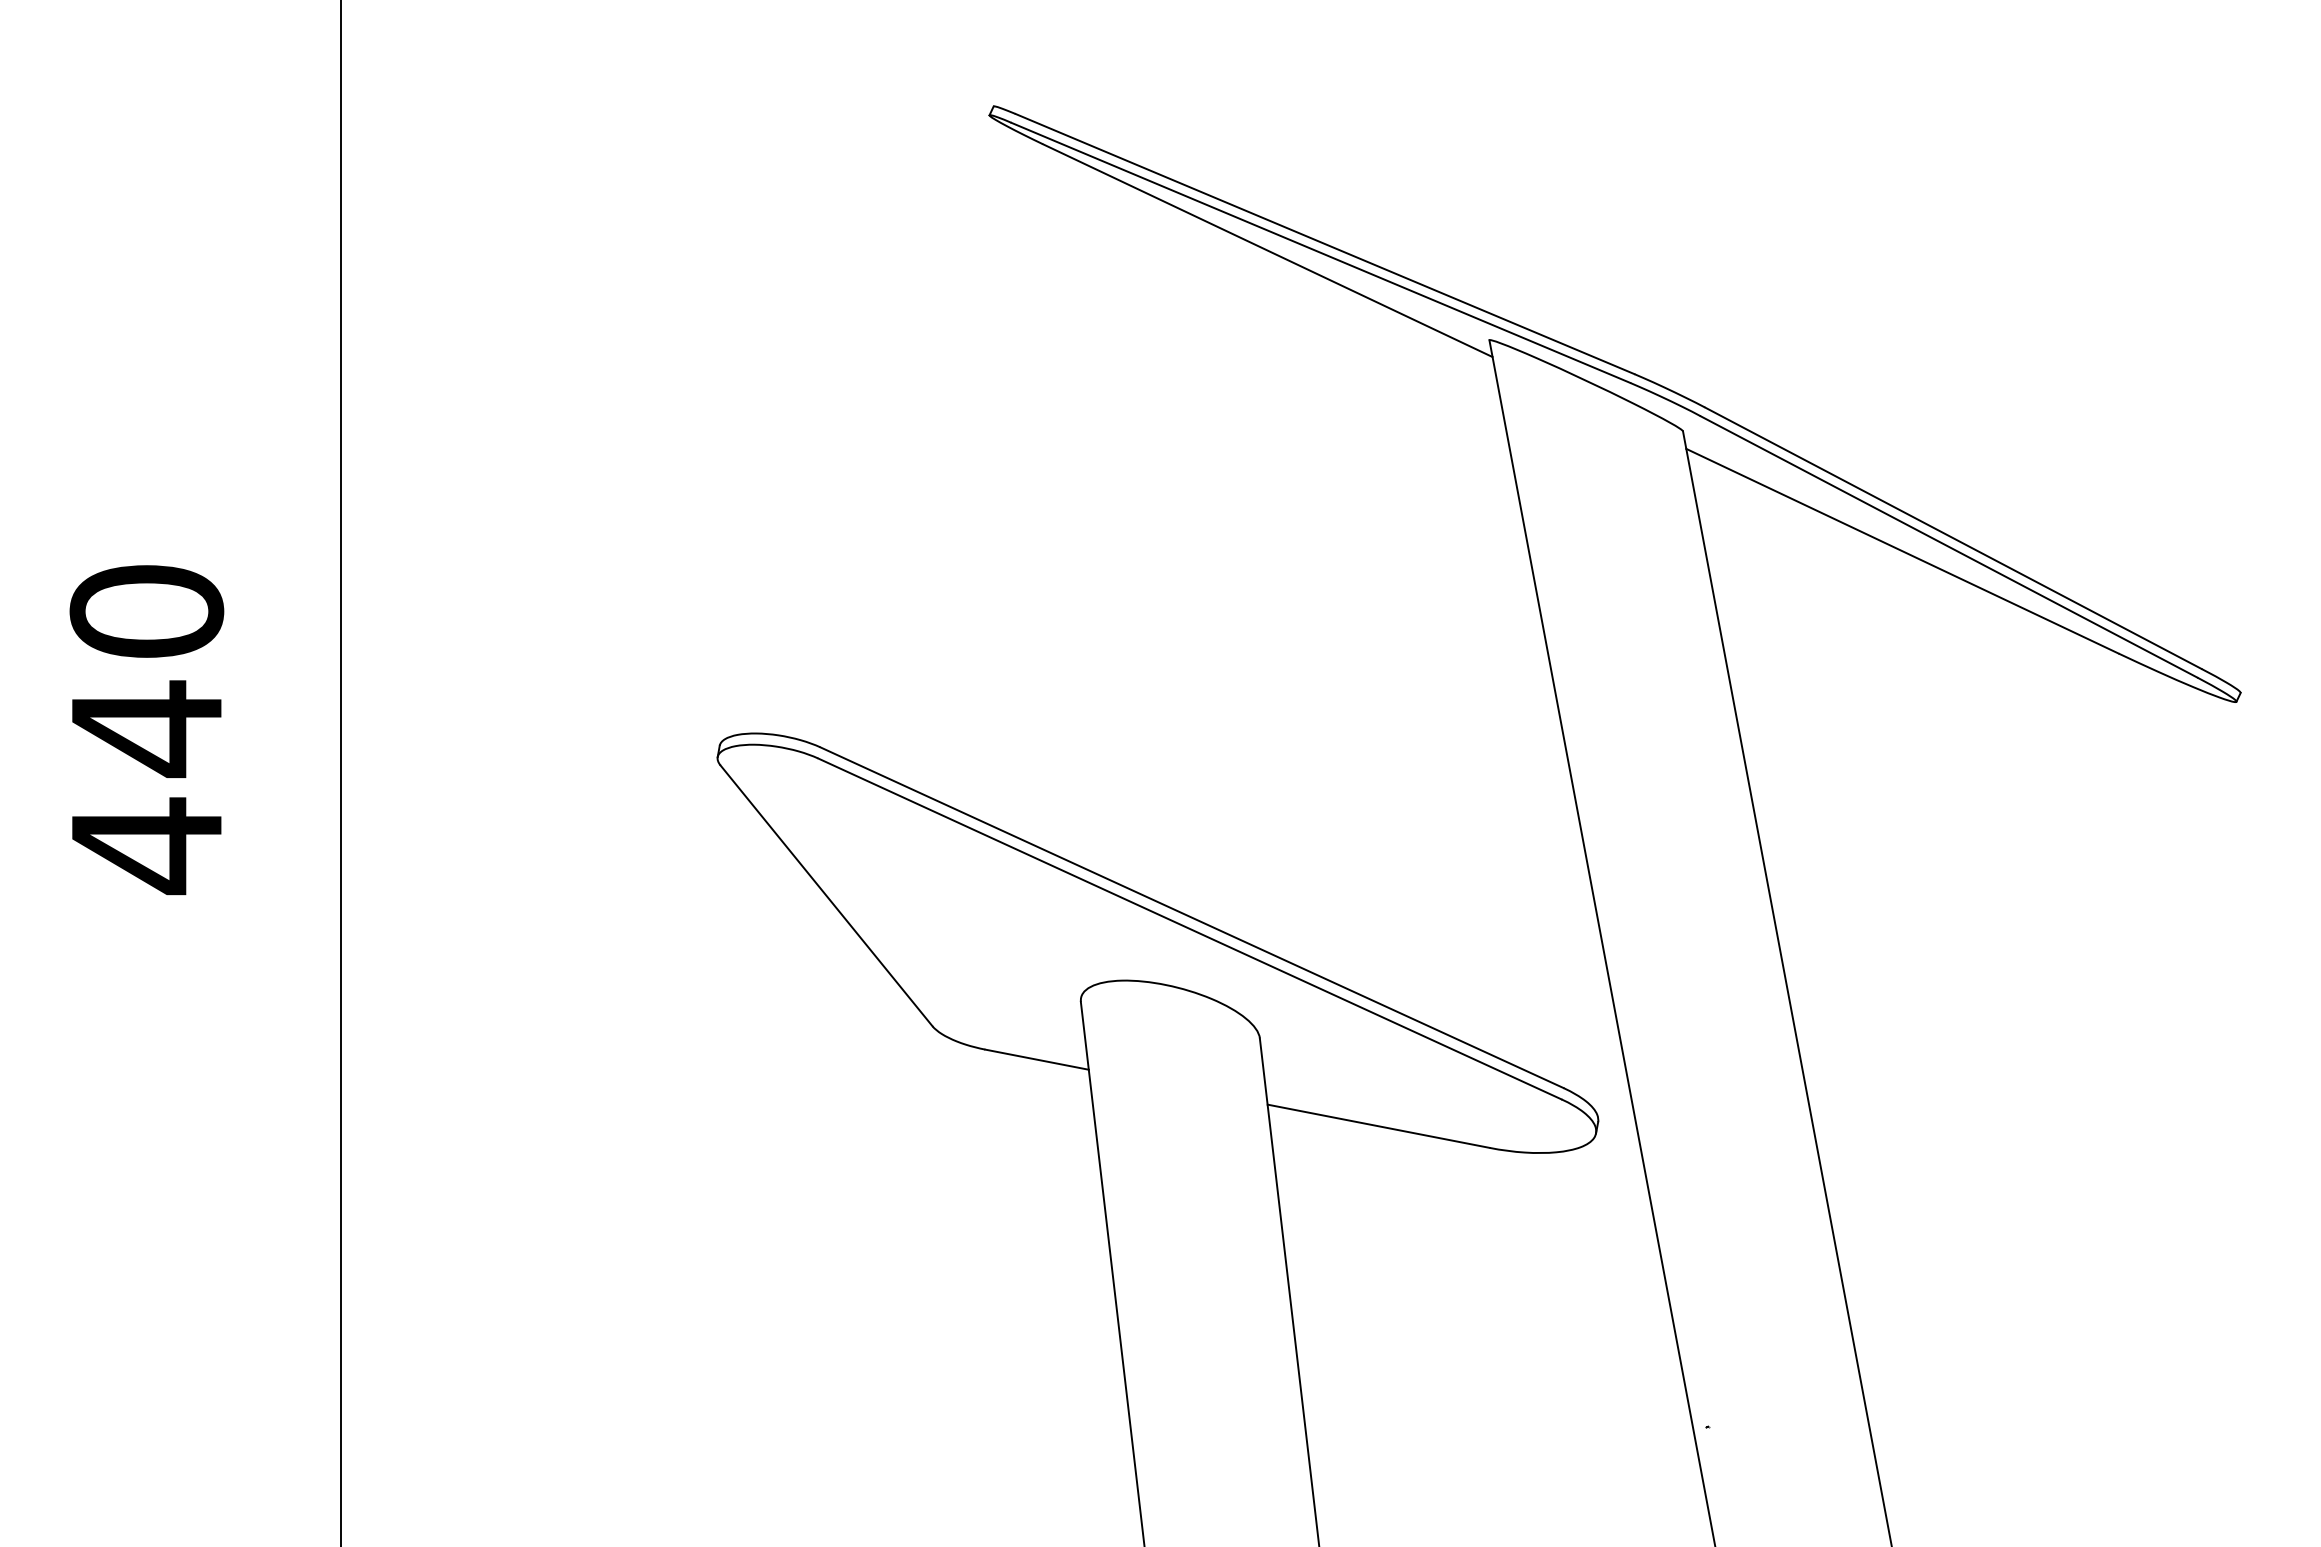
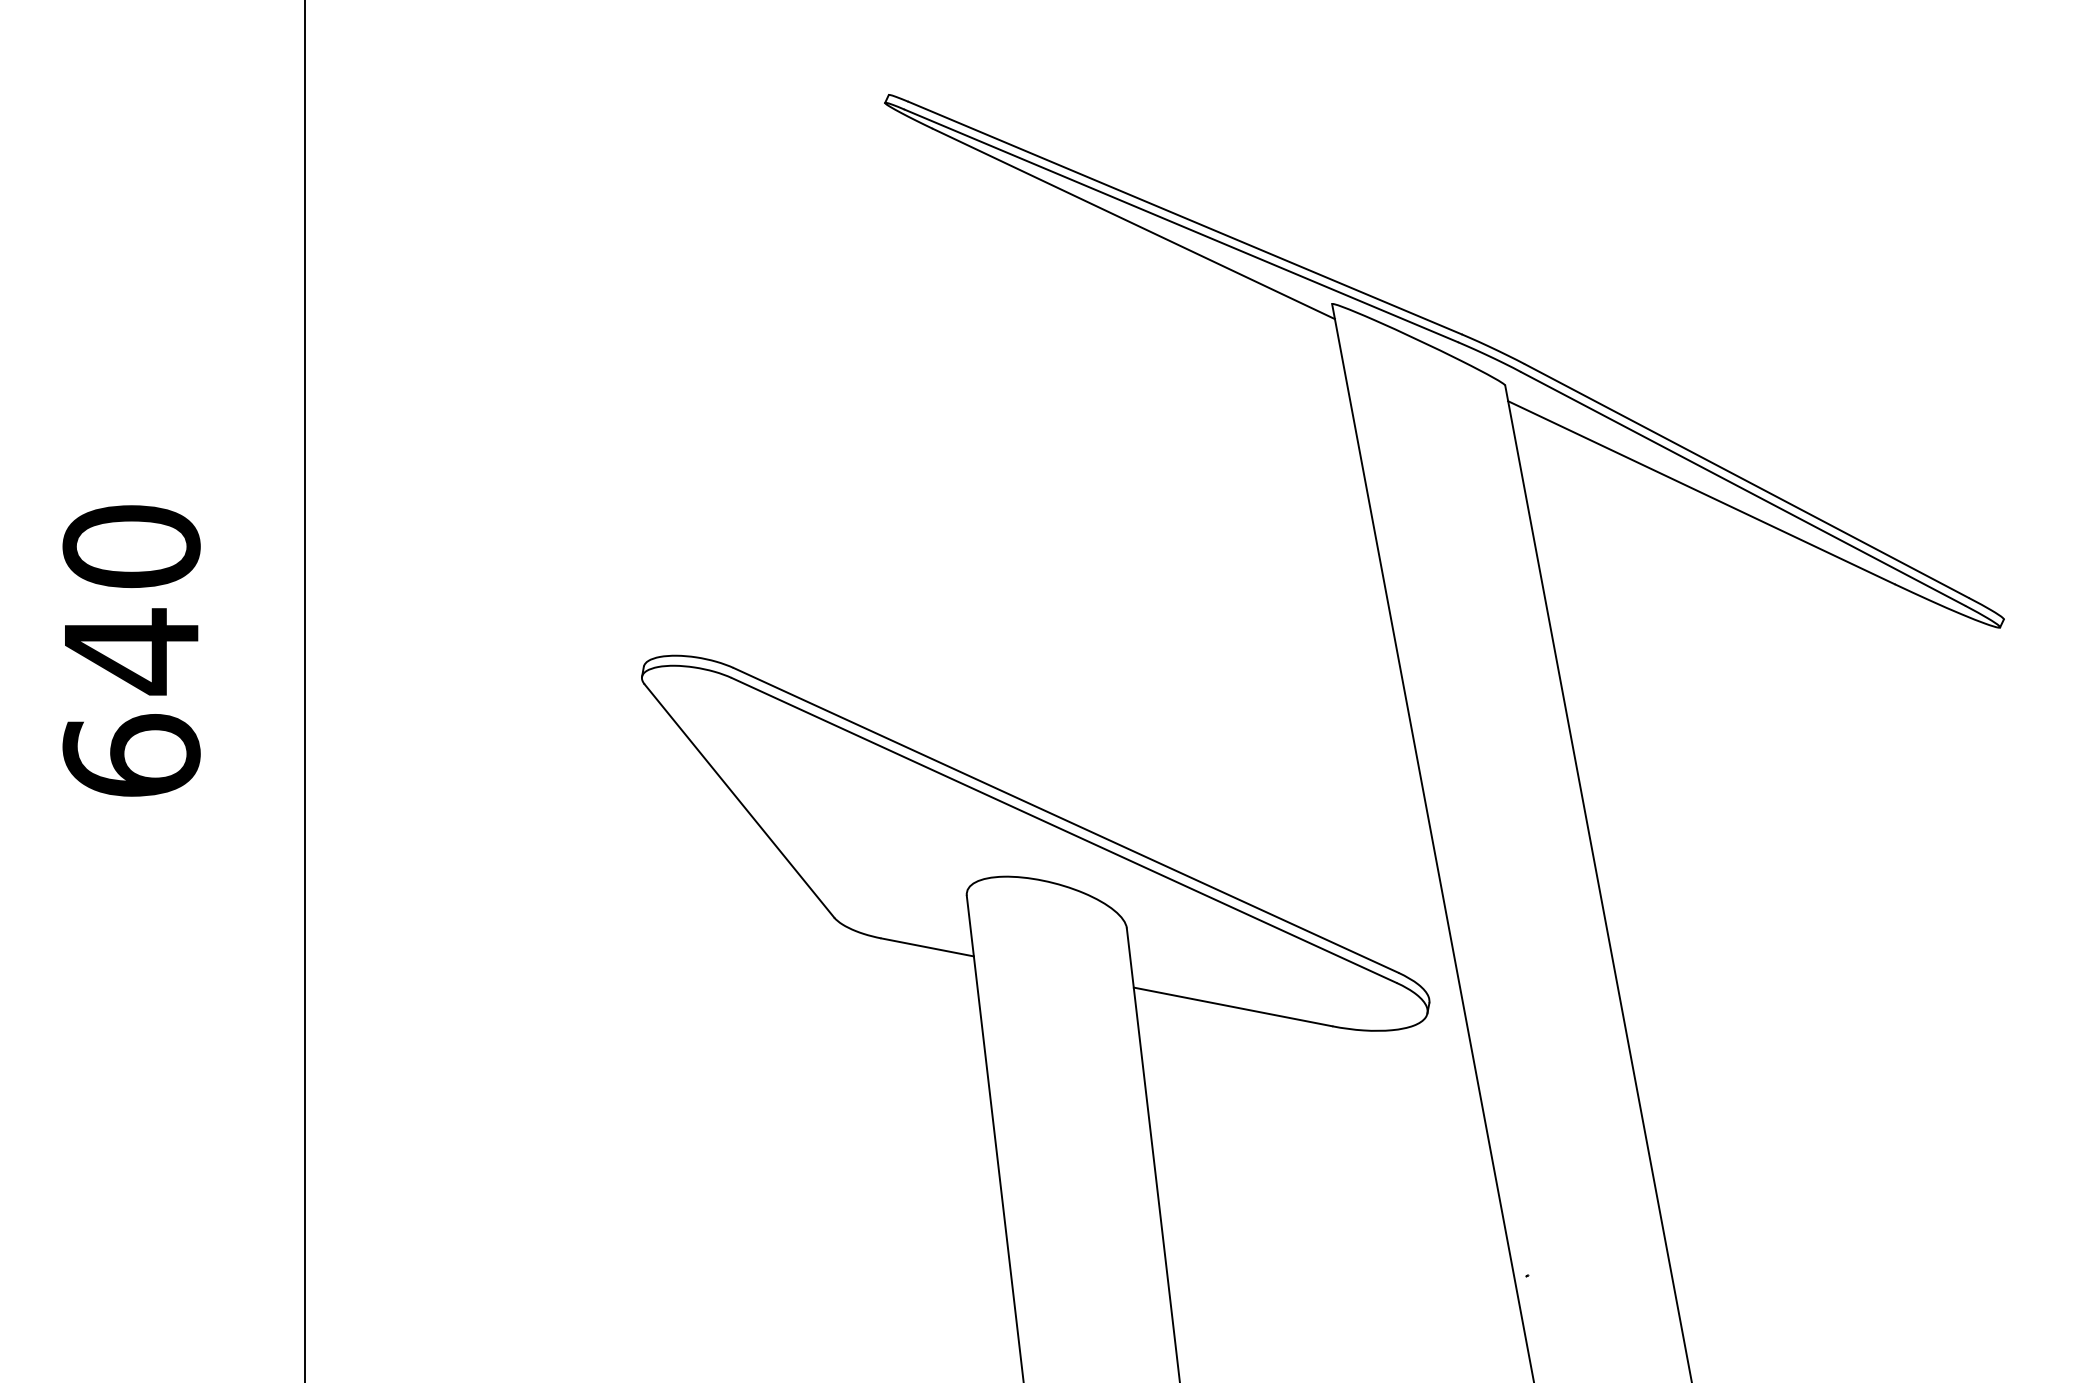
text: (146, 846) -> (131, 756), 440 -> 640

